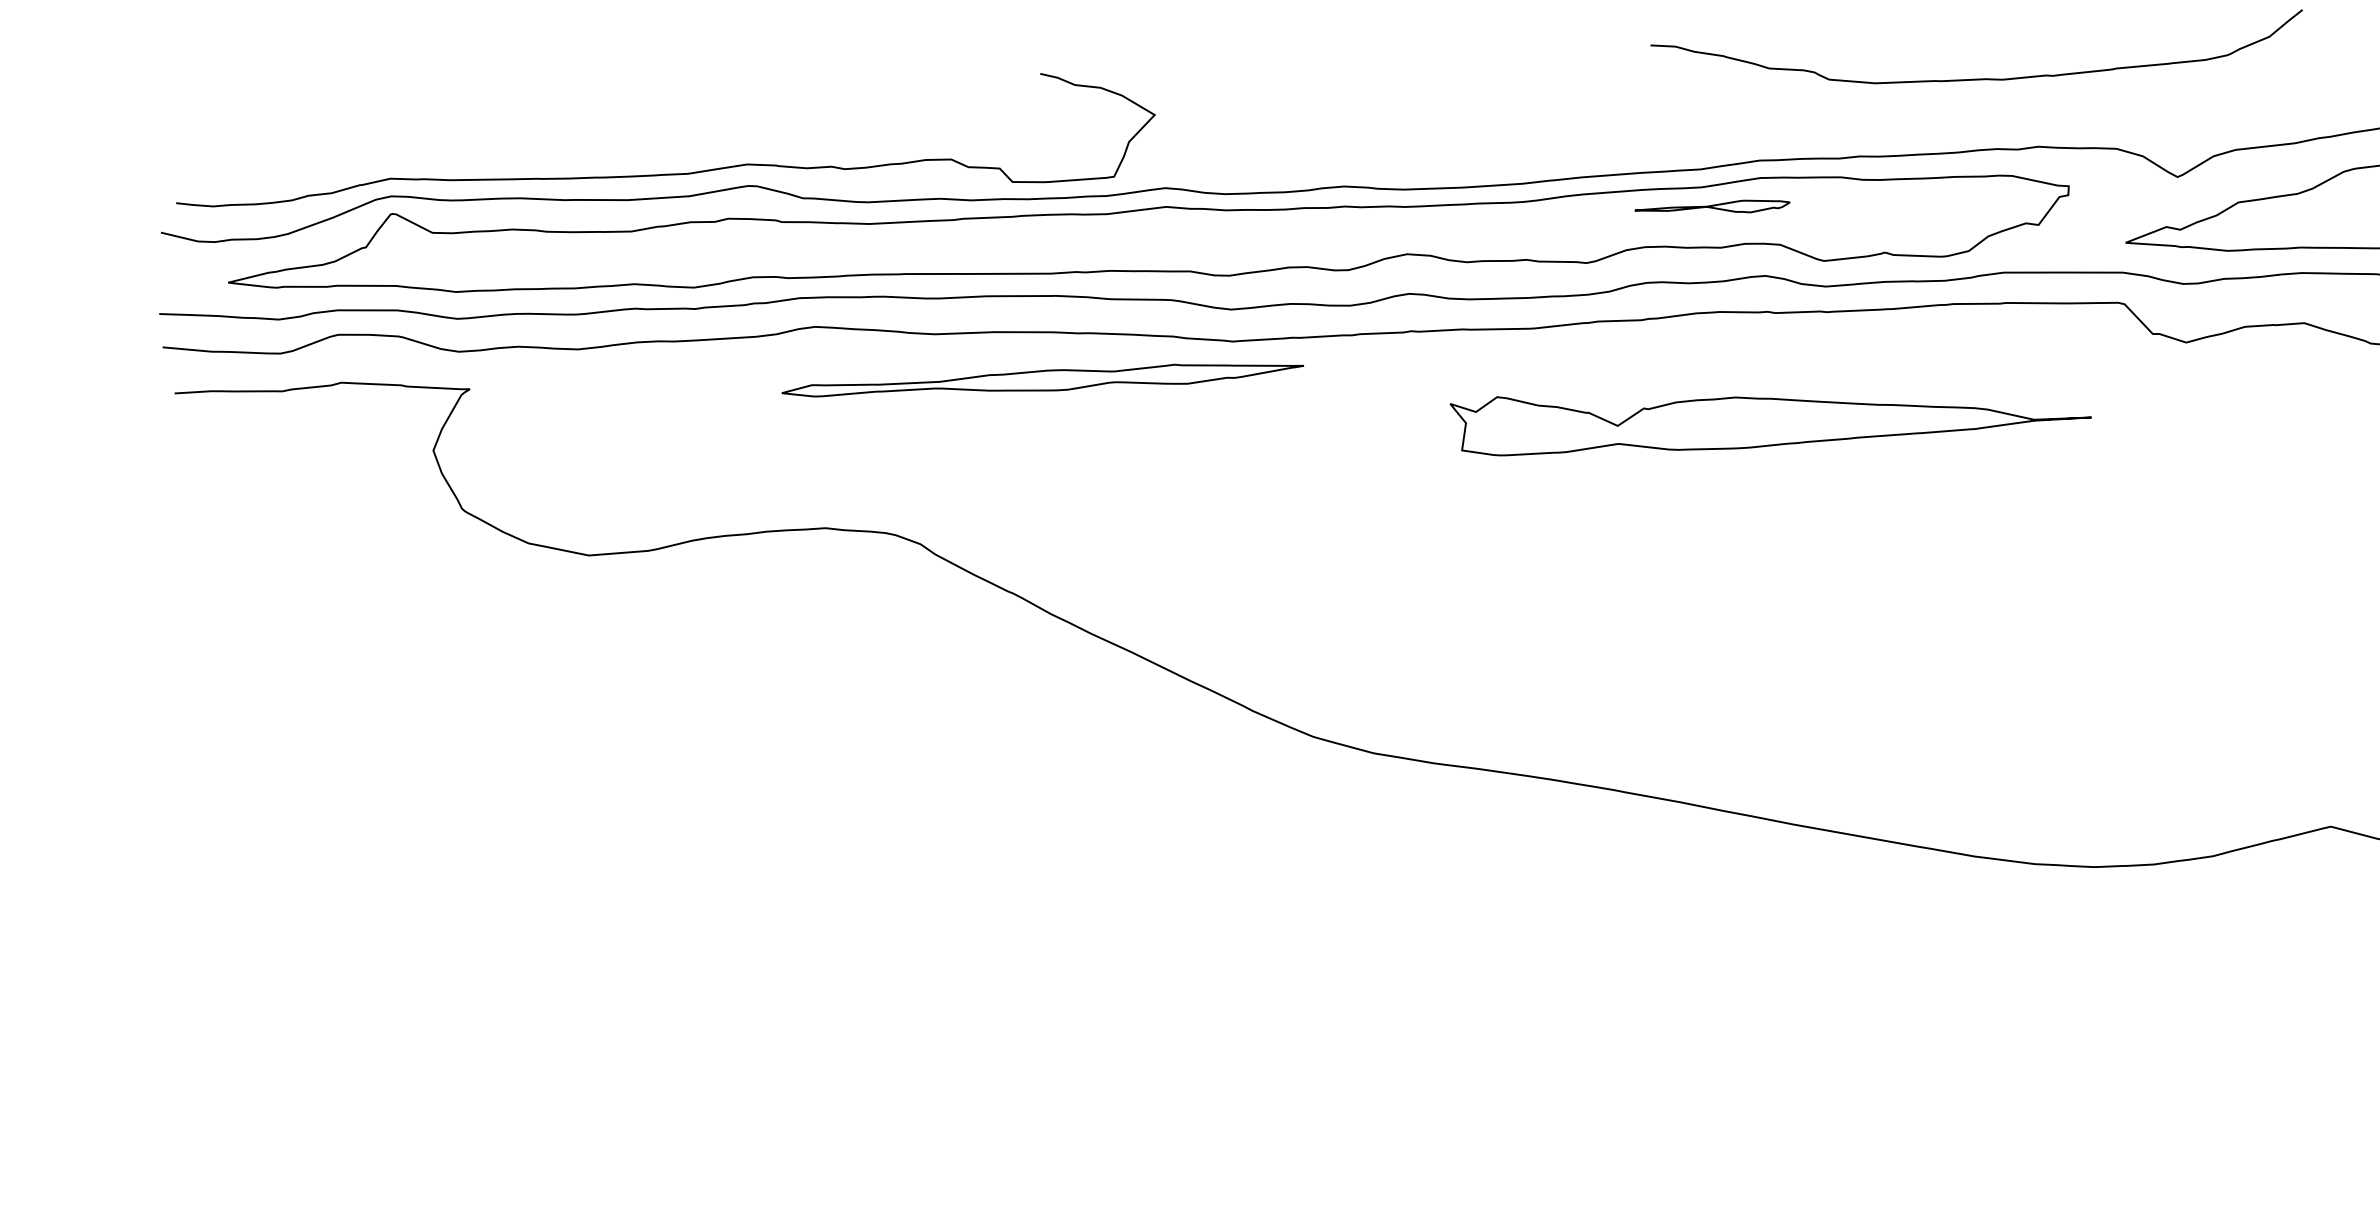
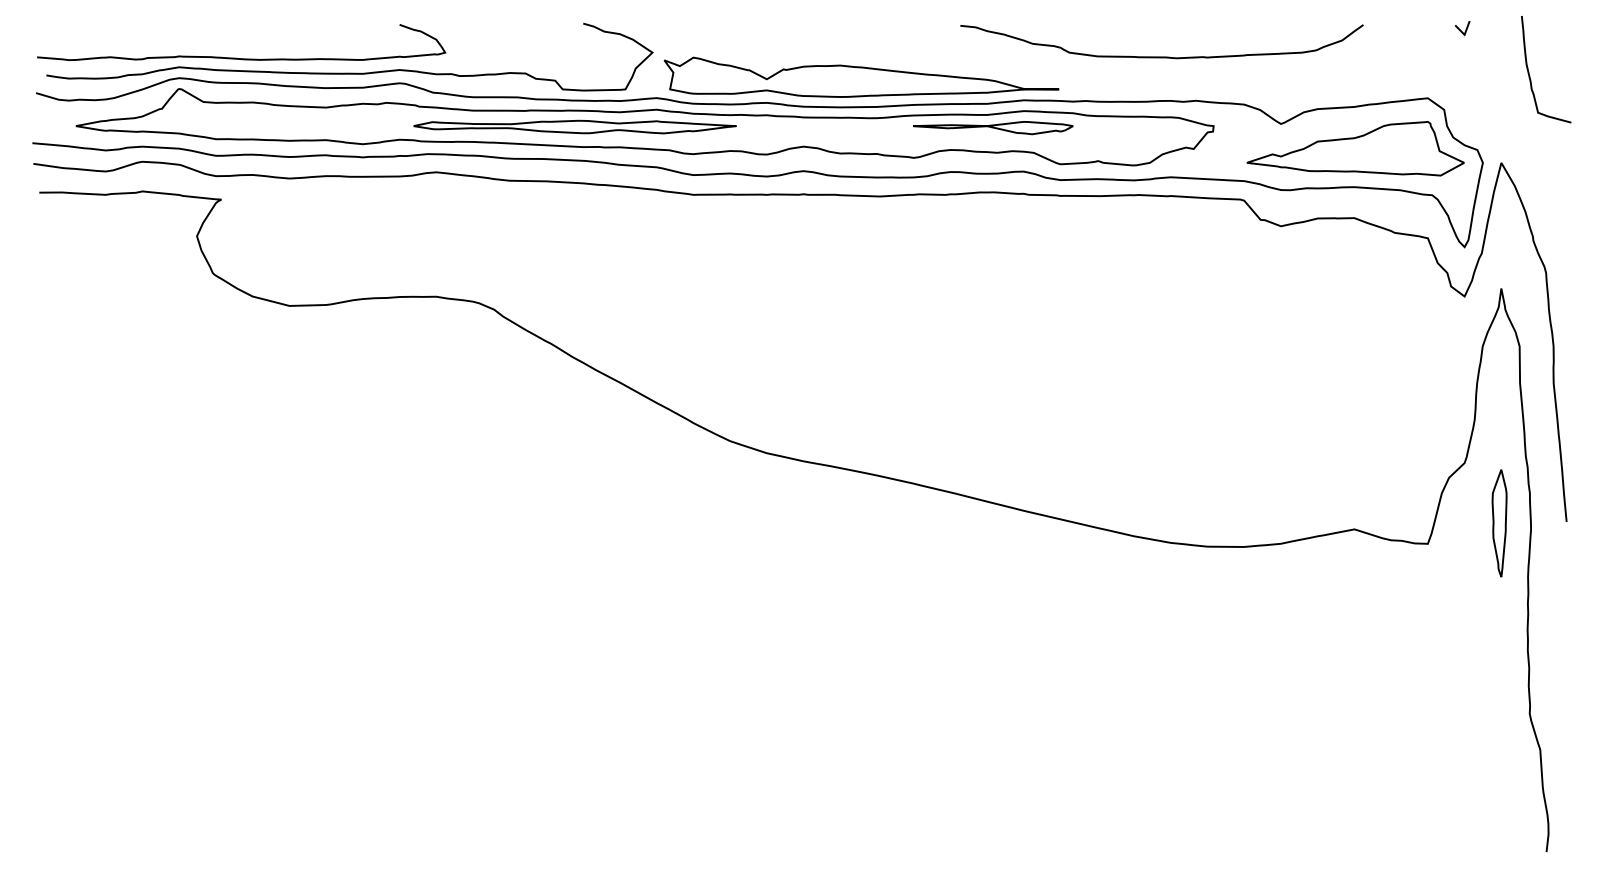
curve: (482, 158) -> (236, 57), added
part: (1712, 208) -> (993, 128), size x1.67
part: (1042, 380) -> (574, 126), moved
part: (1770, 413) -> (861, 76), moved

